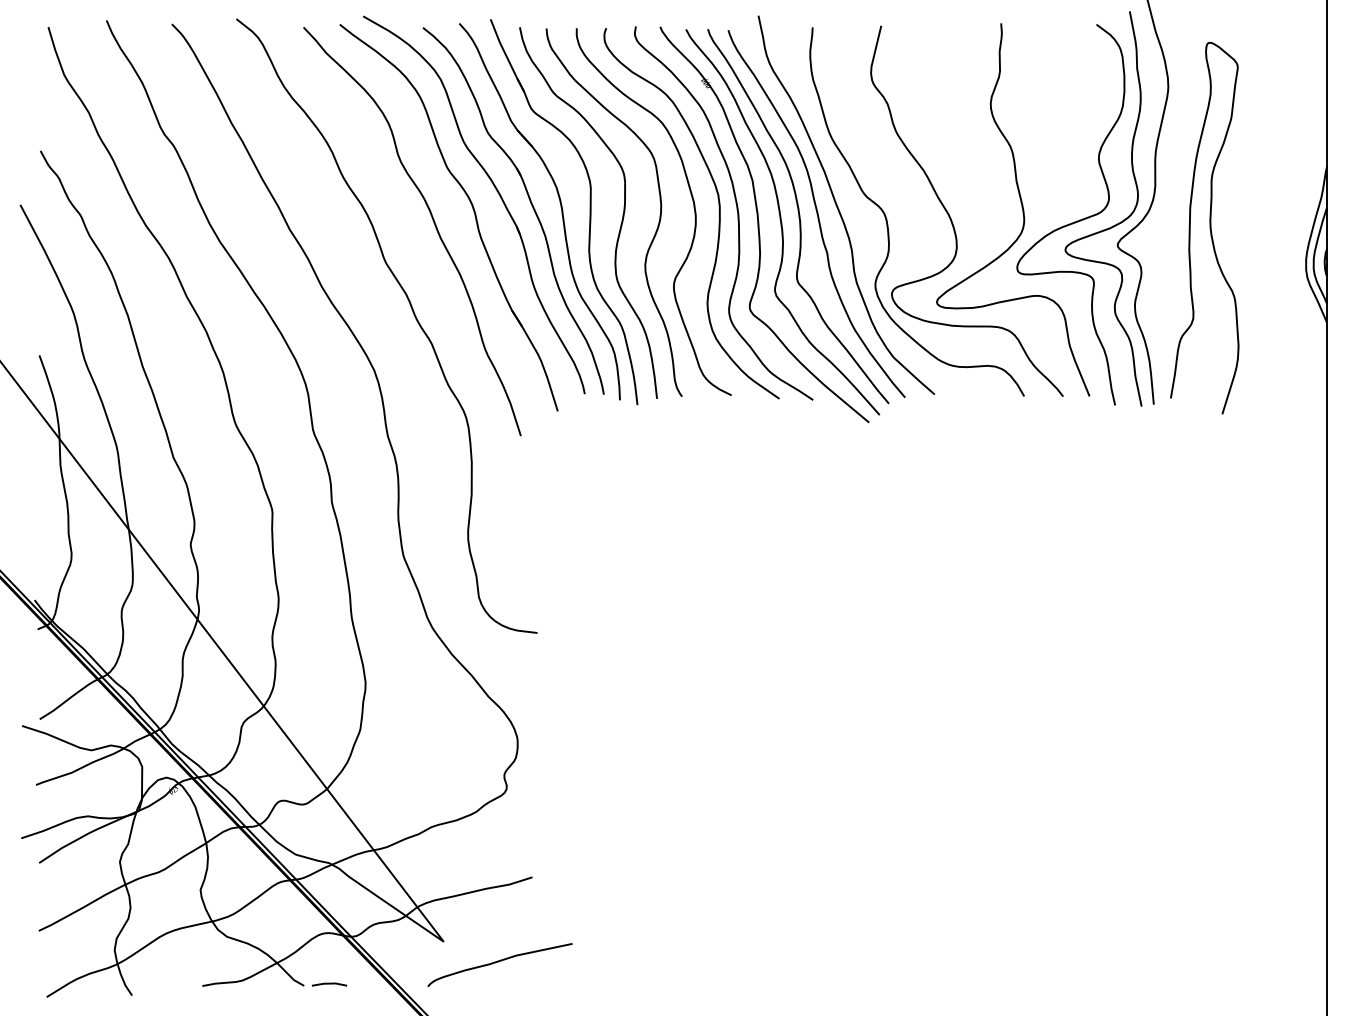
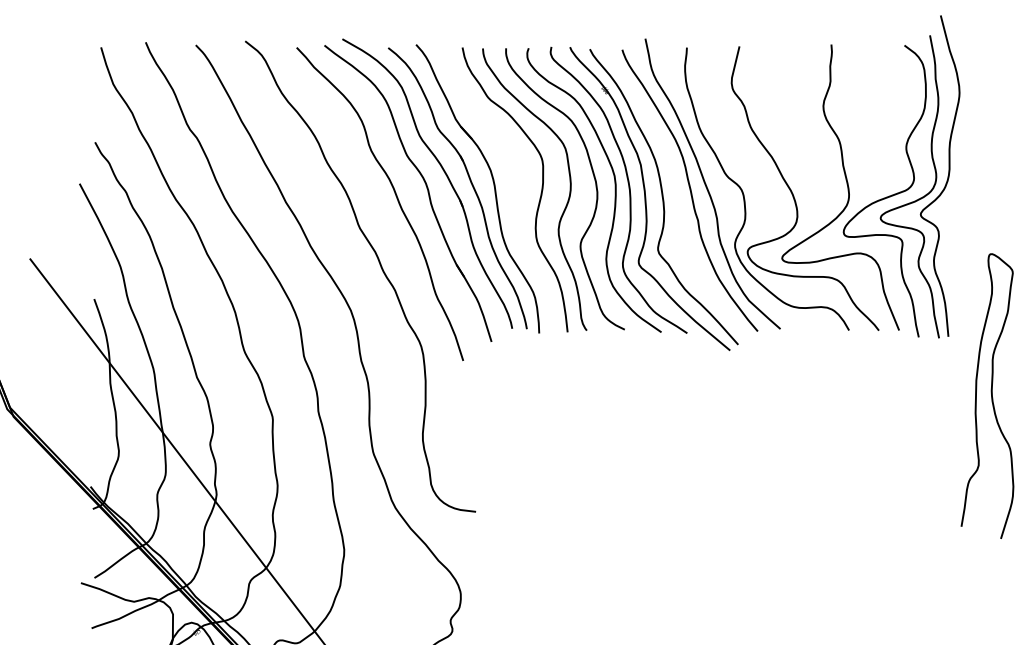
part: (589, 212) -> (515, 189), removed
curve: (798, 216) -> (676, 192), removed
curve: (1209, 228) -> (991, 396), moved

